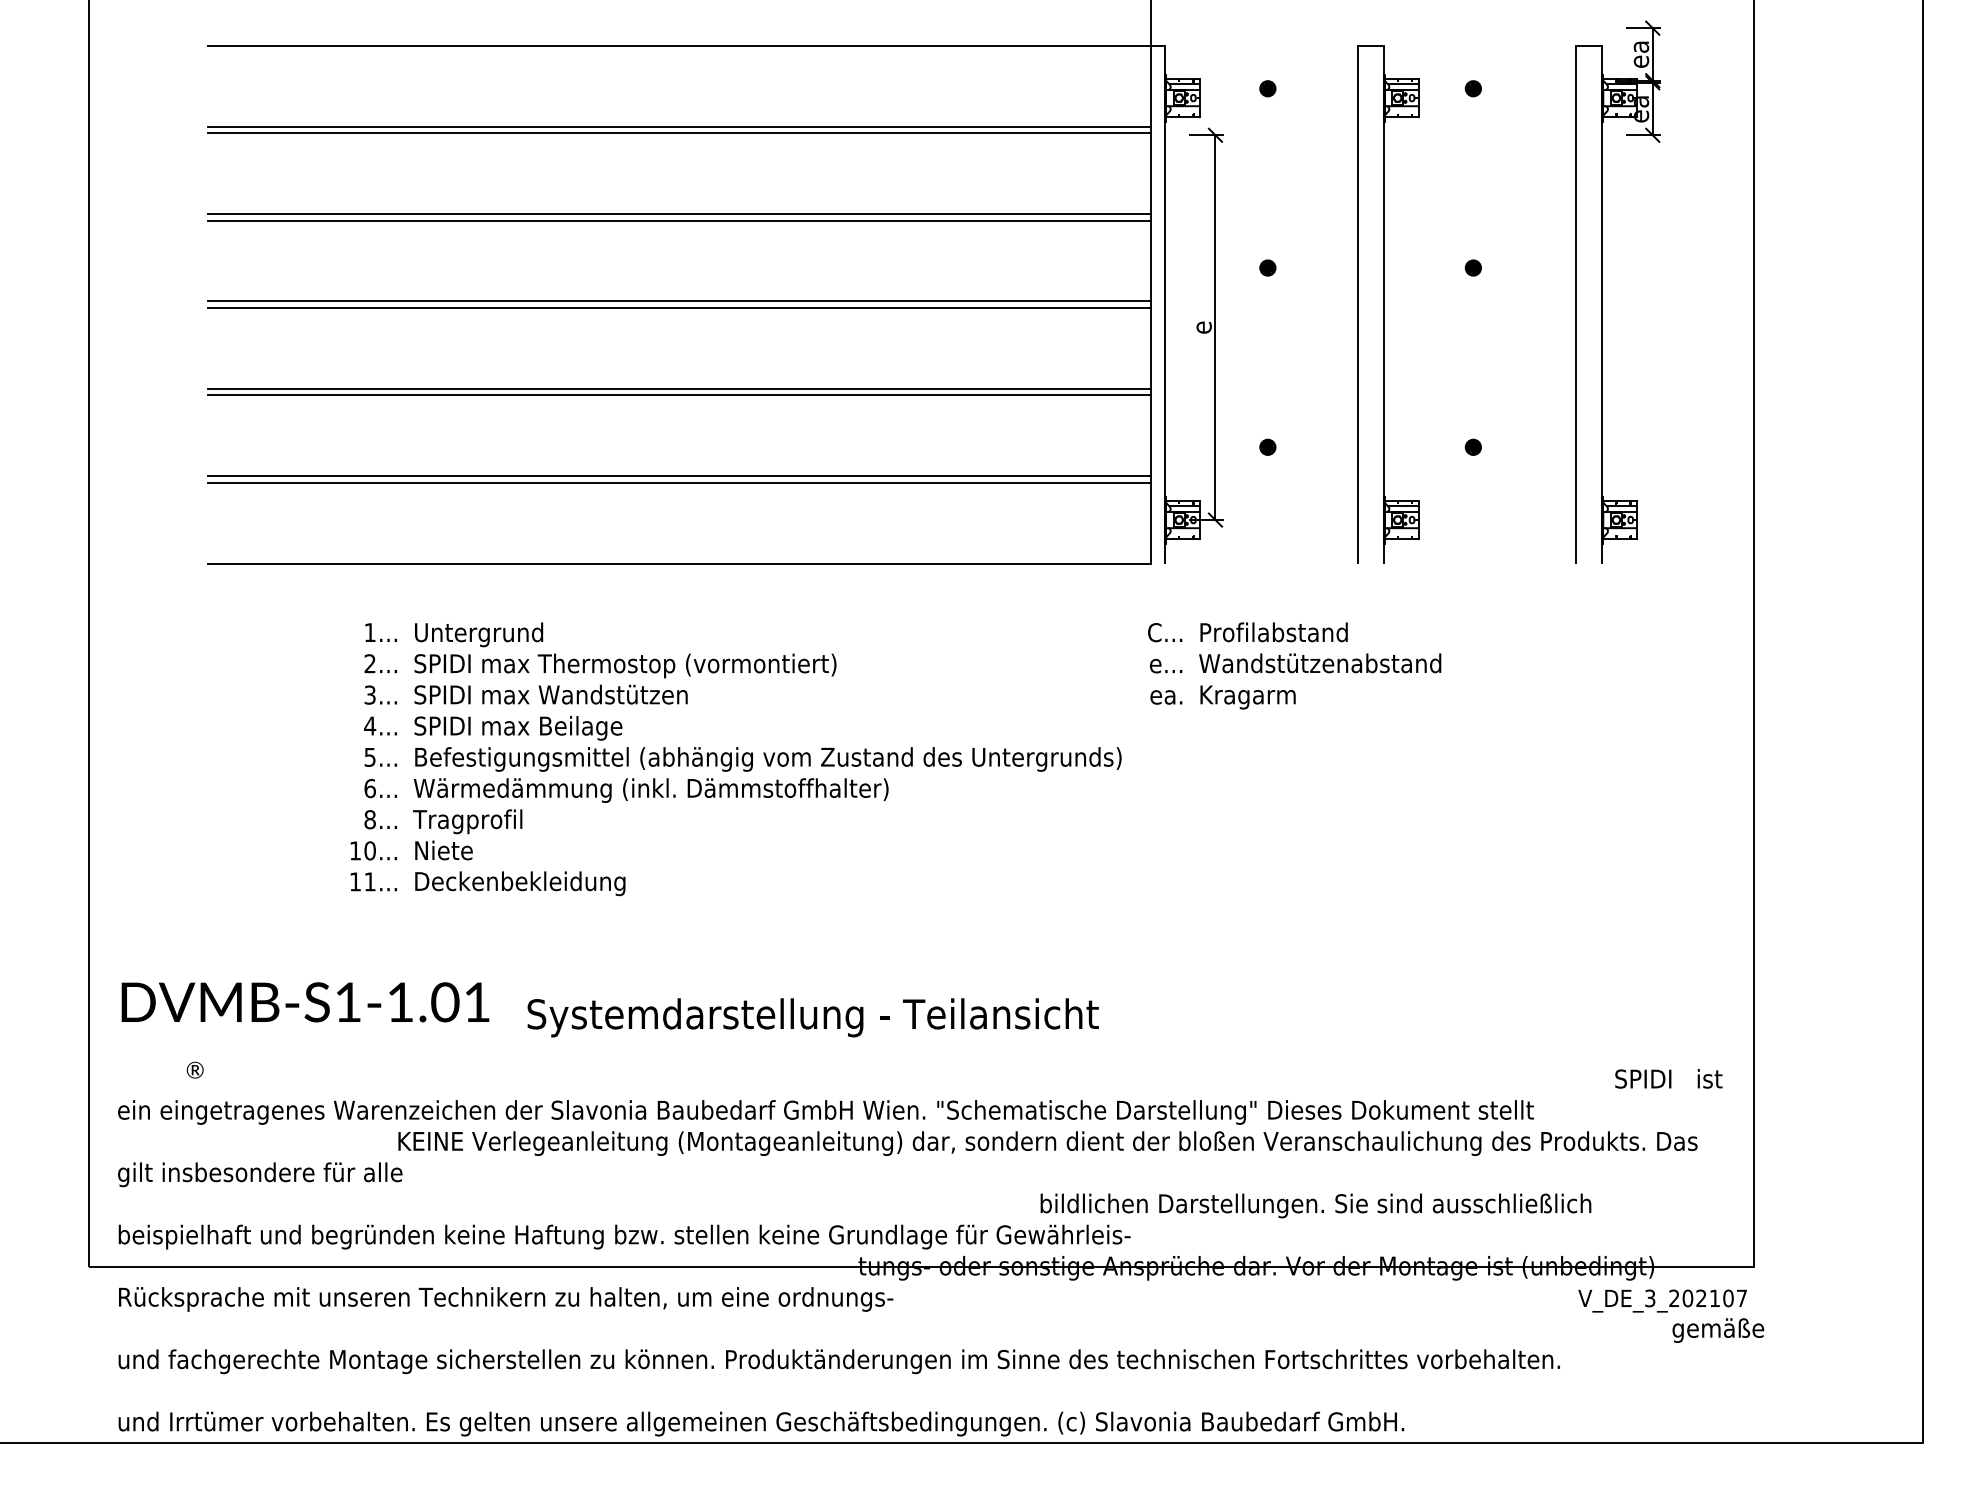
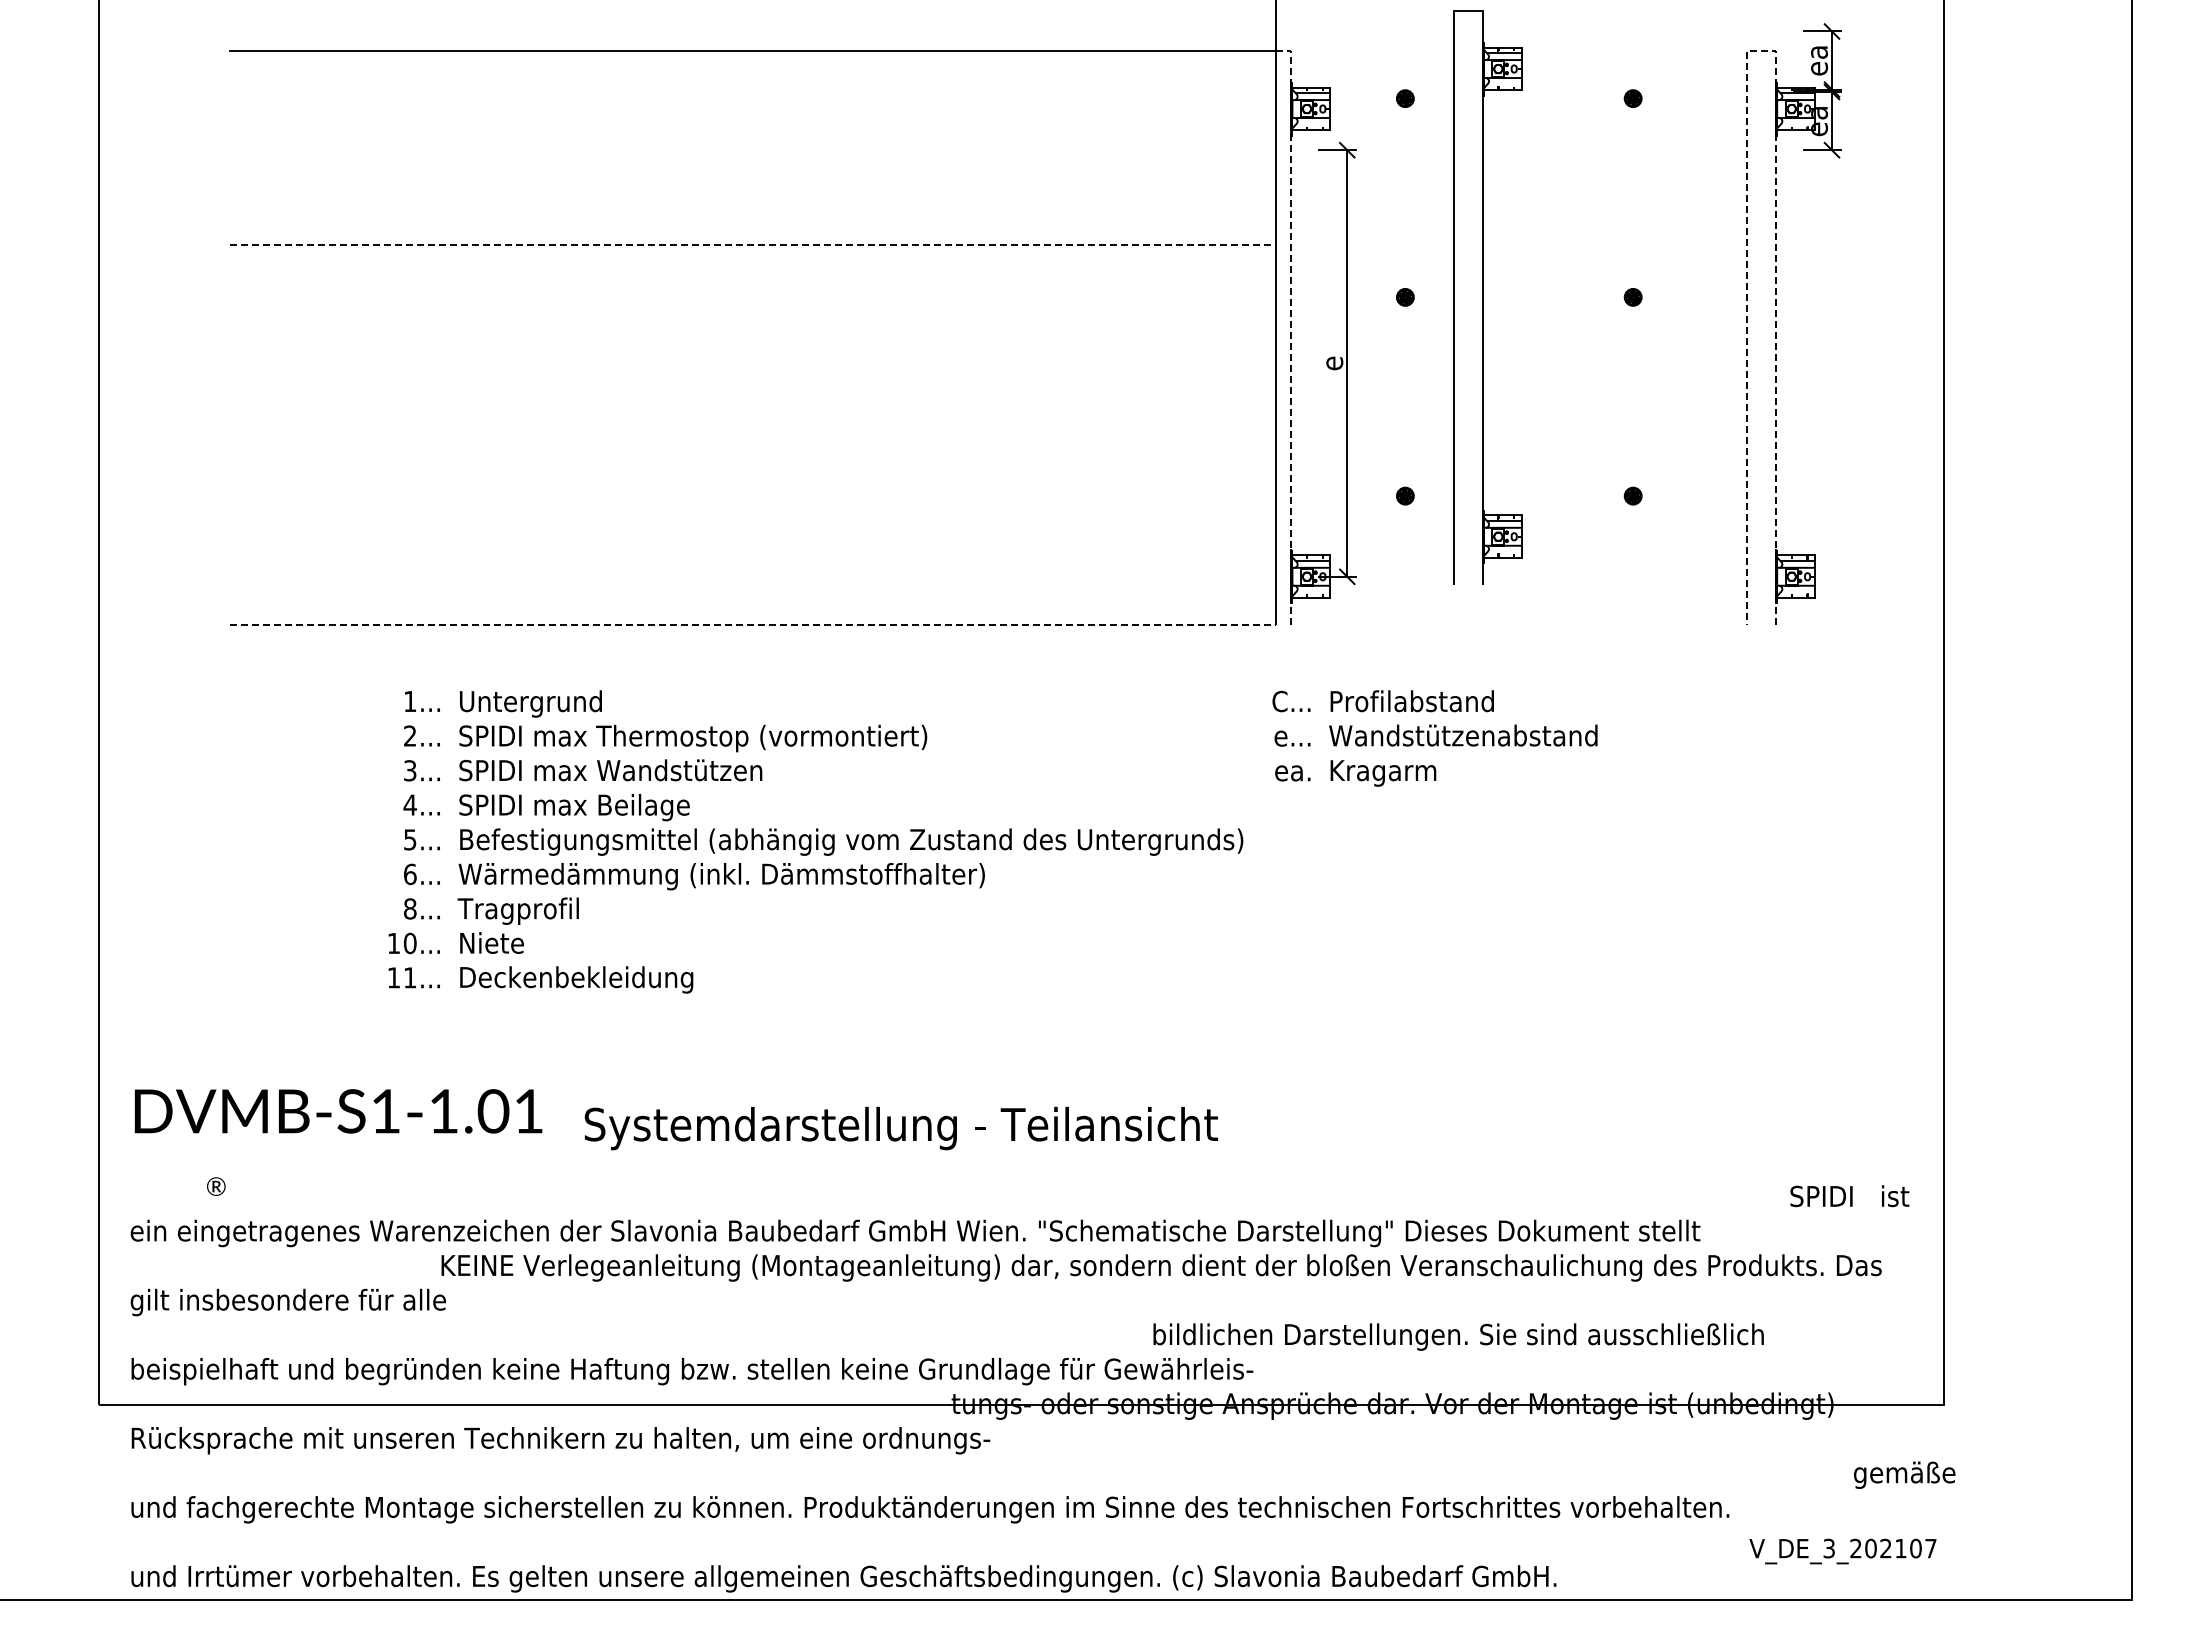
line: (1589, 45) -> (1761, 50), solid -> dashed
line: (678, 126) -> (752, 140), removed
line: (678, 132) -> (752, 147), removed
line: (678, 214) -> (752, 237), removed
line: (678, 220) -> (752, 244), solid -> dashed
line: (1165, 297) -> (1291, 329), solid -> dashed
line: (678, 301) -> (752, 334), removed
part: (1387, 304) -> (1487, 297), moved
line: (678, 307) -> (752, 341), removed
line: (678, 389) -> (752, 431), removed
line: (678, 395) -> (752, 438), removed
line: (678, 476) -> (752, 528), removed
line: (678, 482) -> (752, 535), removed
line: (678, 564) -> (752, 625), solid -> dashed
text: (1662, 1301) -> (1842, 1551), moved

